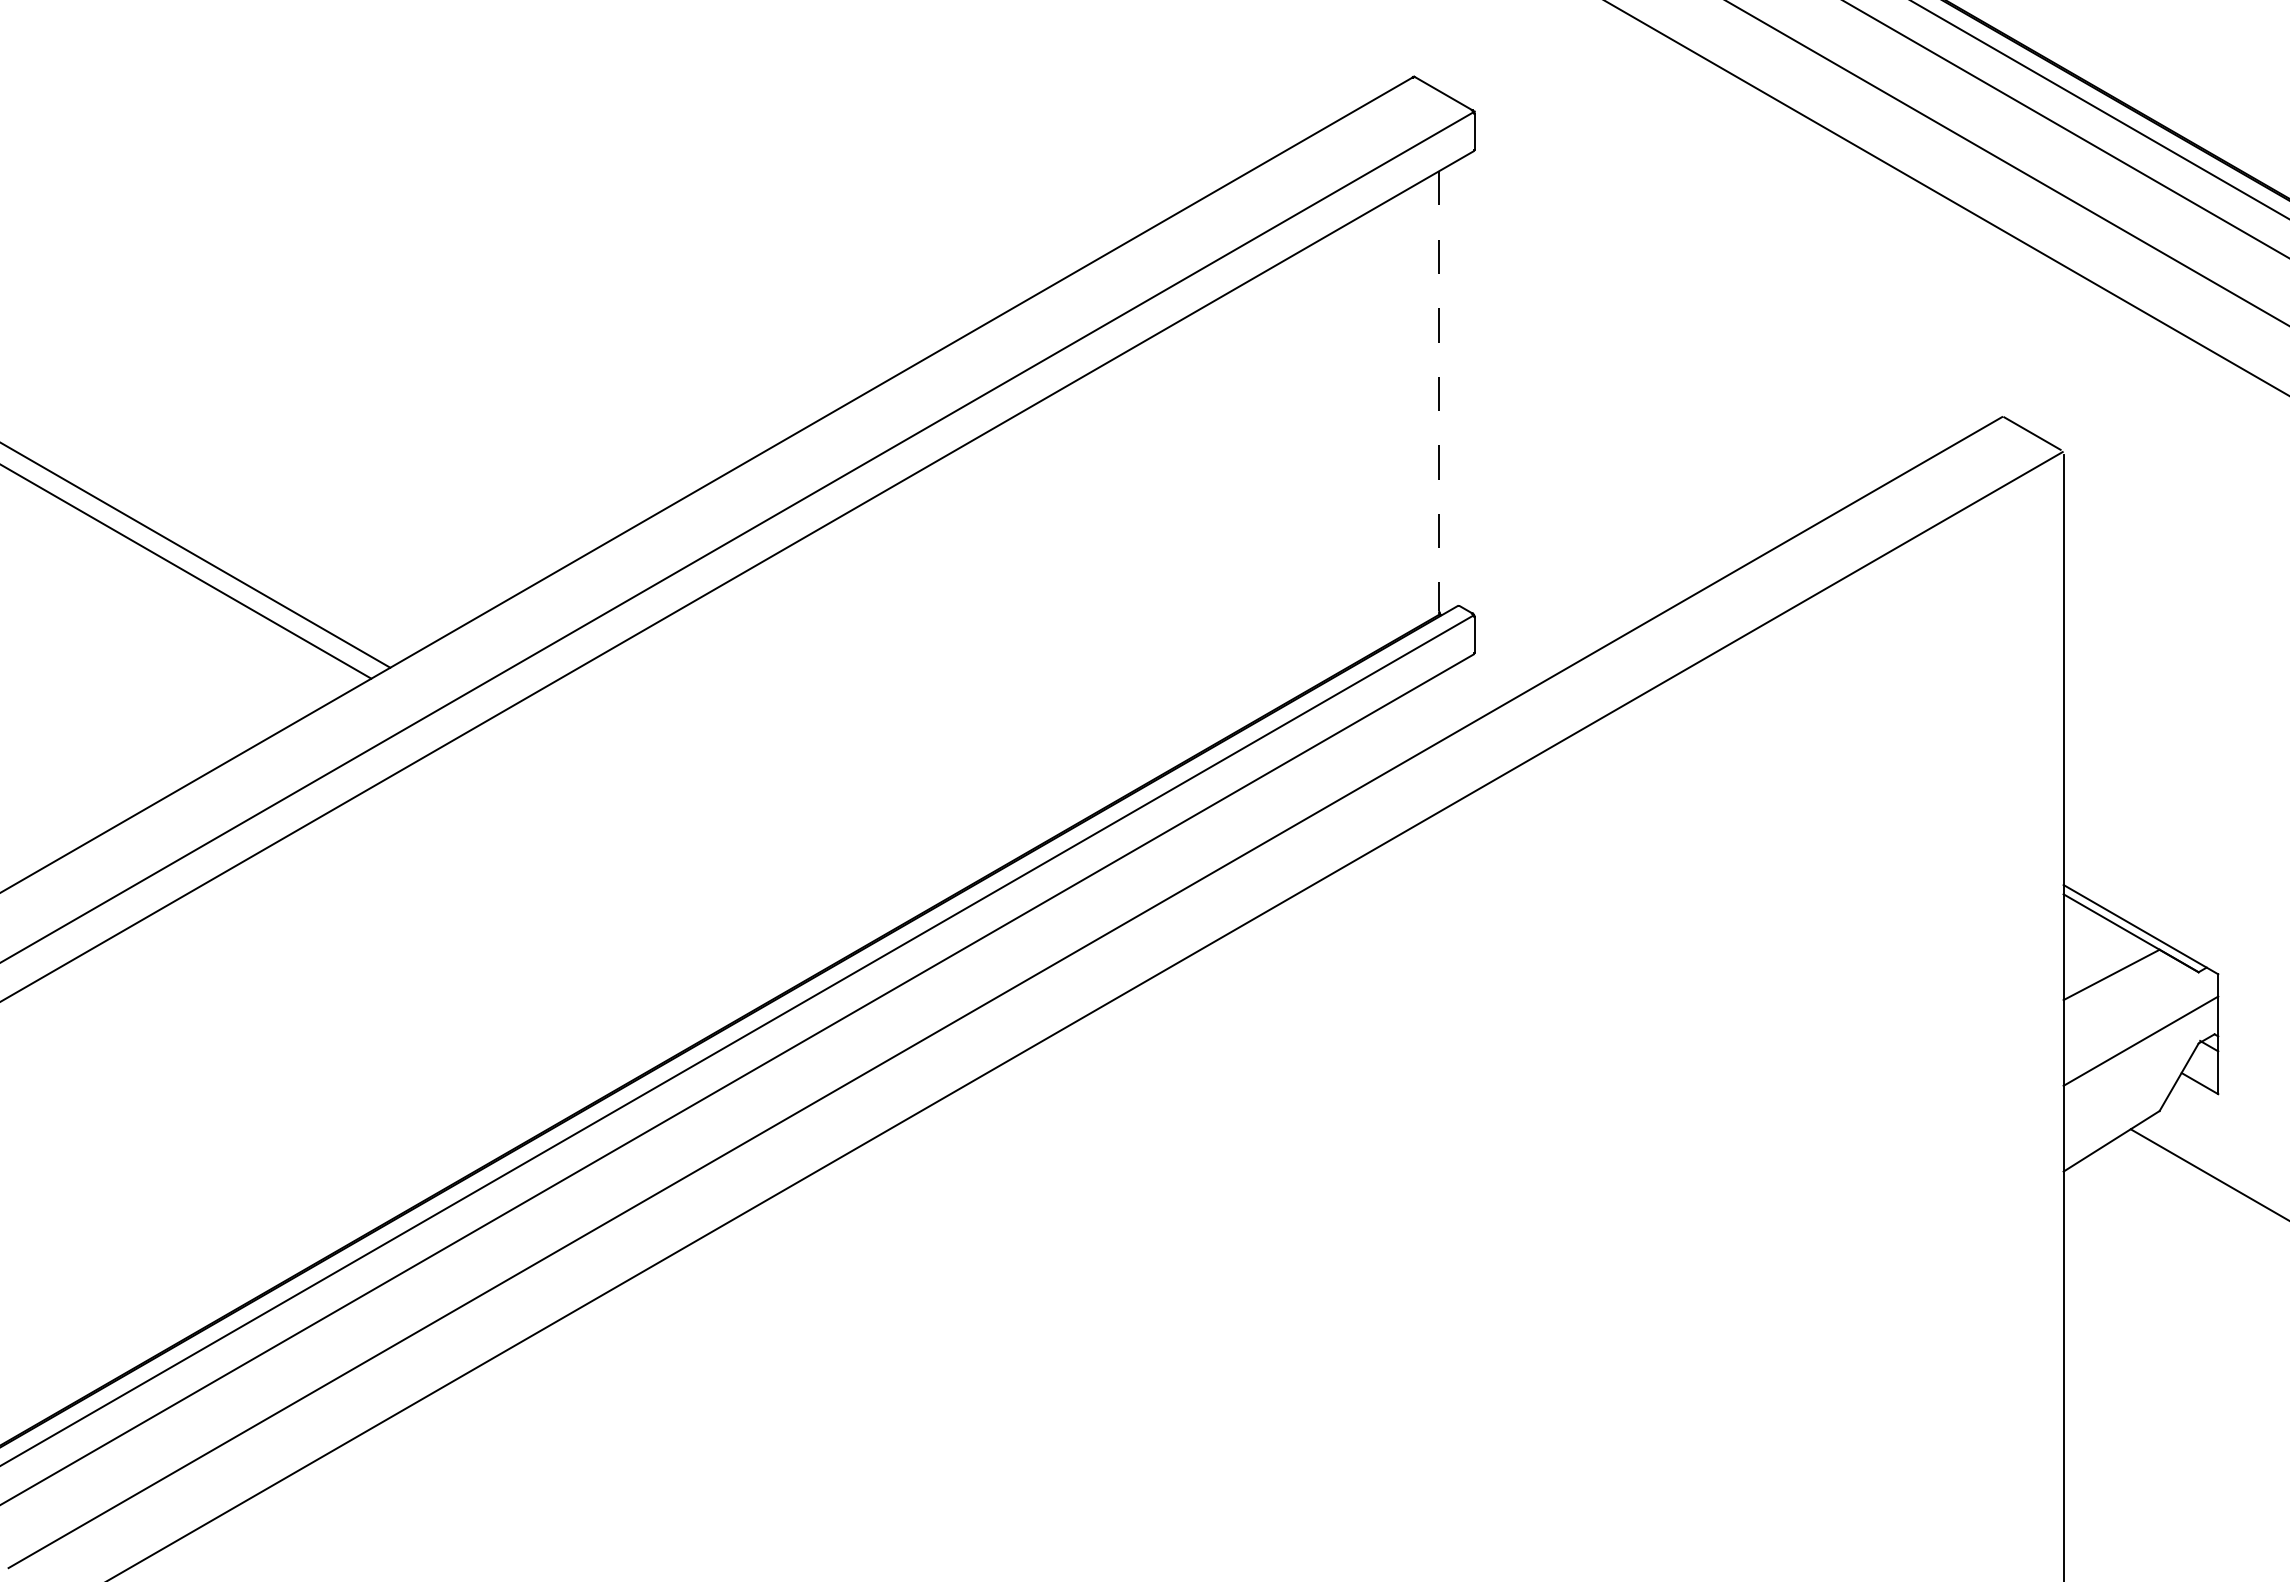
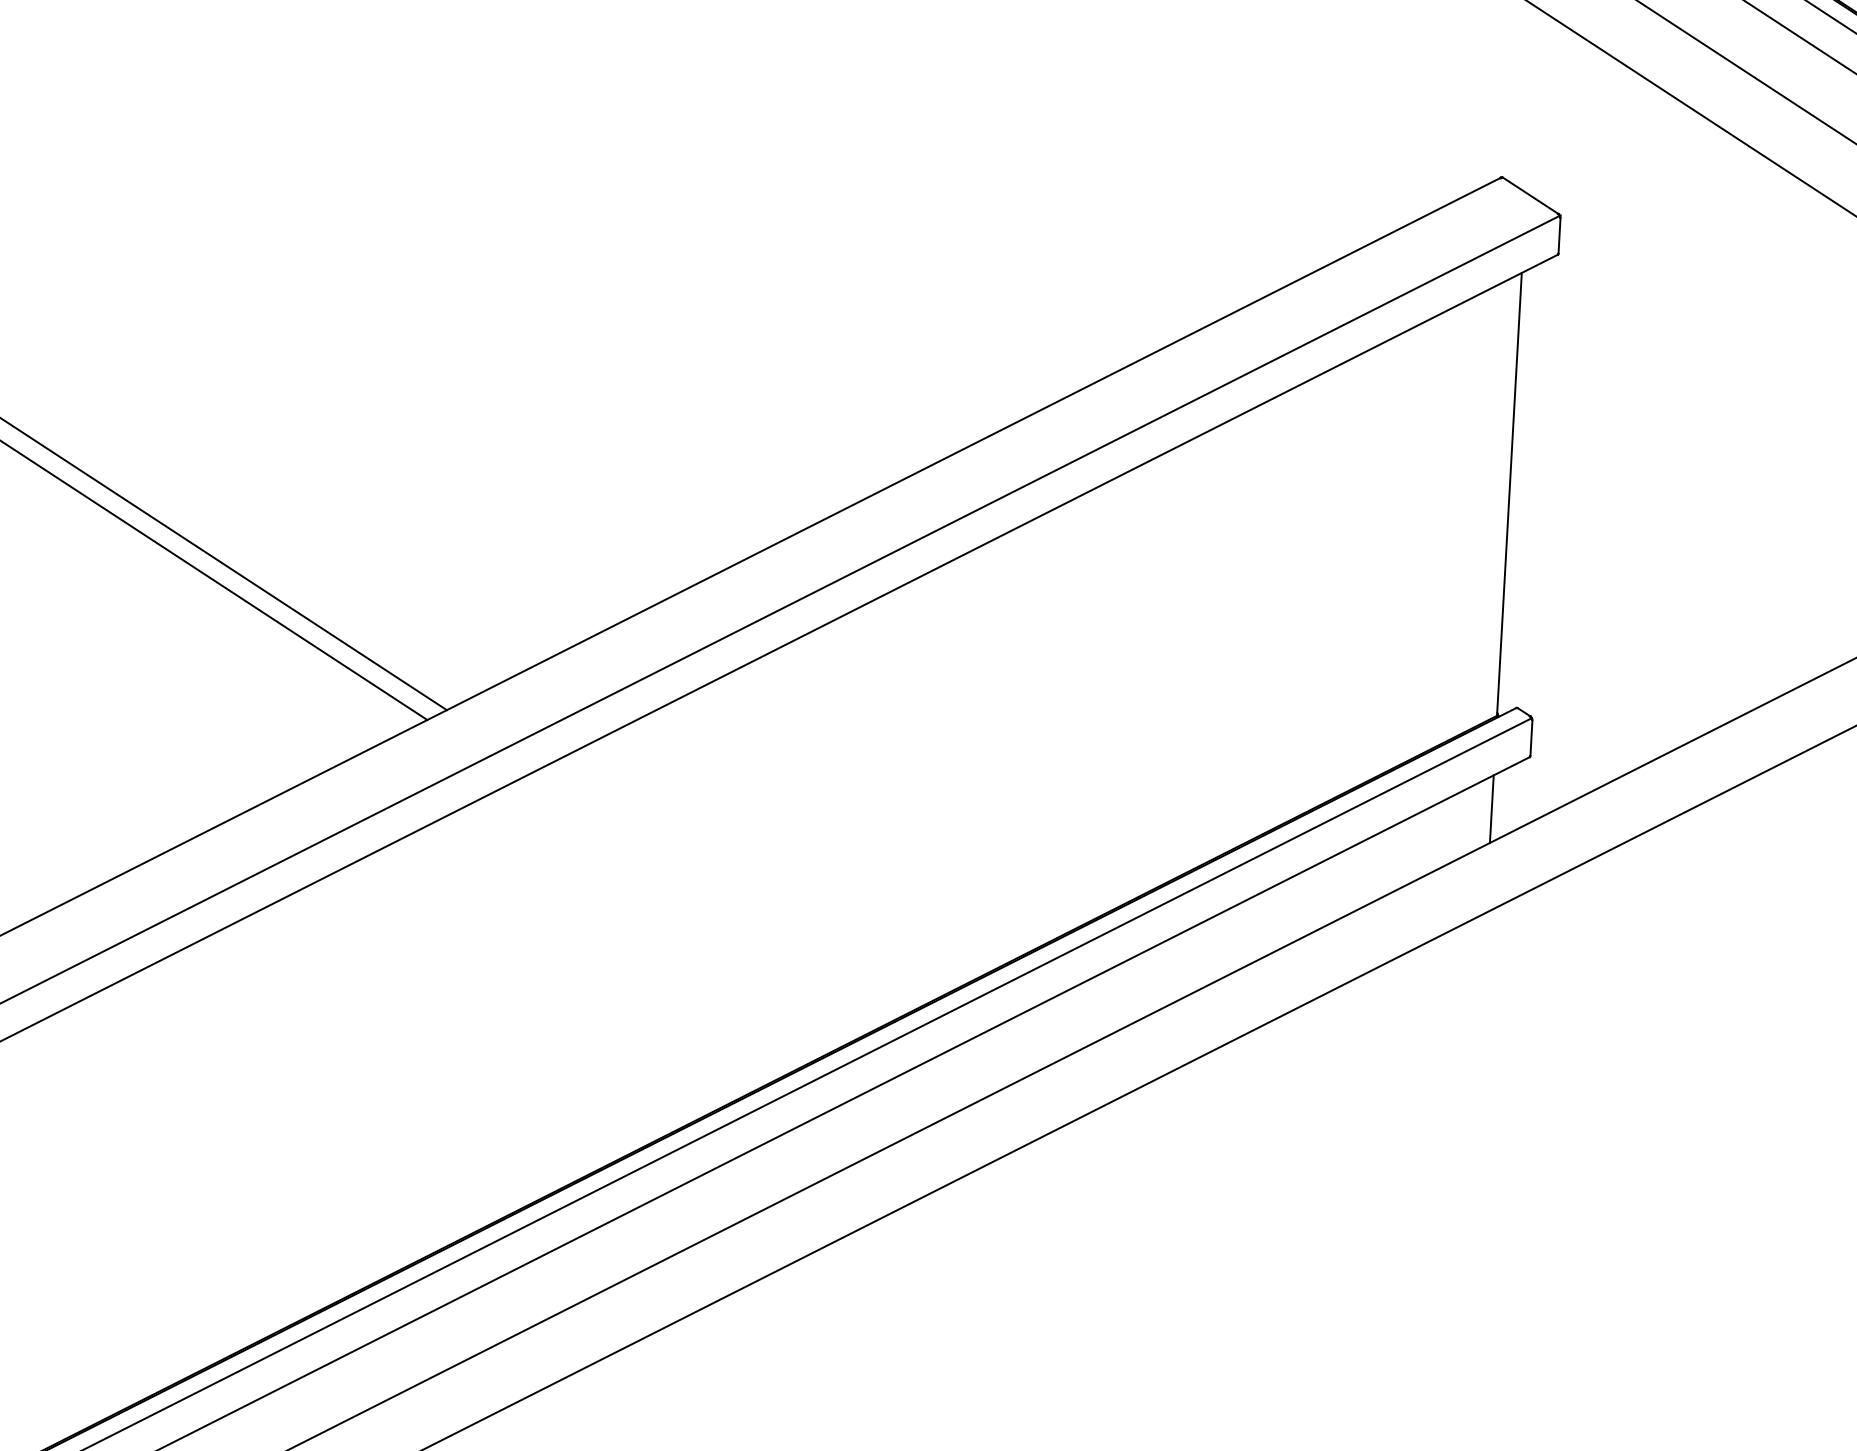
line: (1439, 391) -> (1509, 492), dashed -> solid
line: (1439, 708) -> (1492, 809), added

